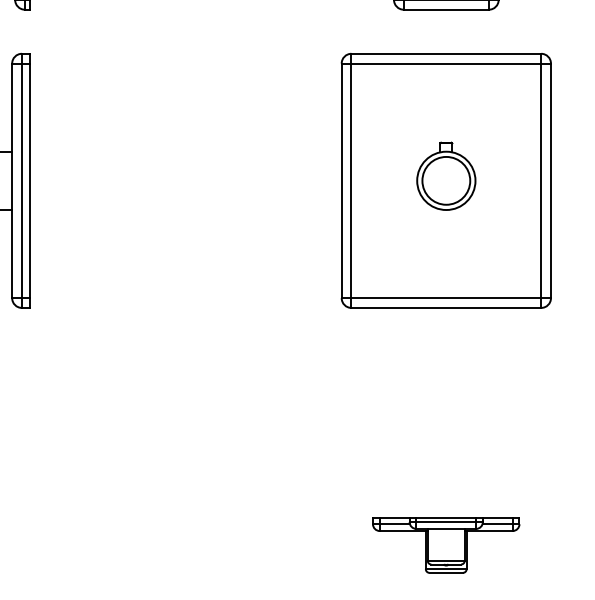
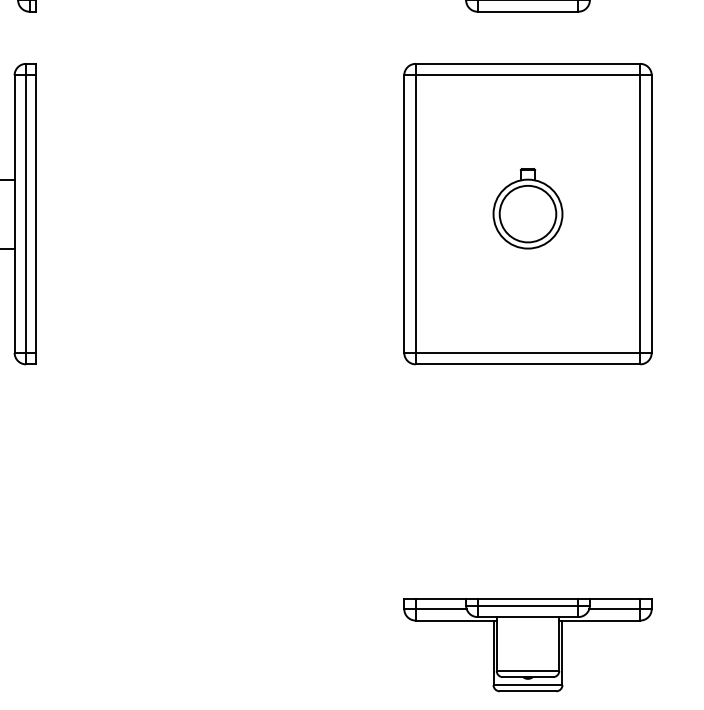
part: (445, 545) -> (527, 645), size x1.43

